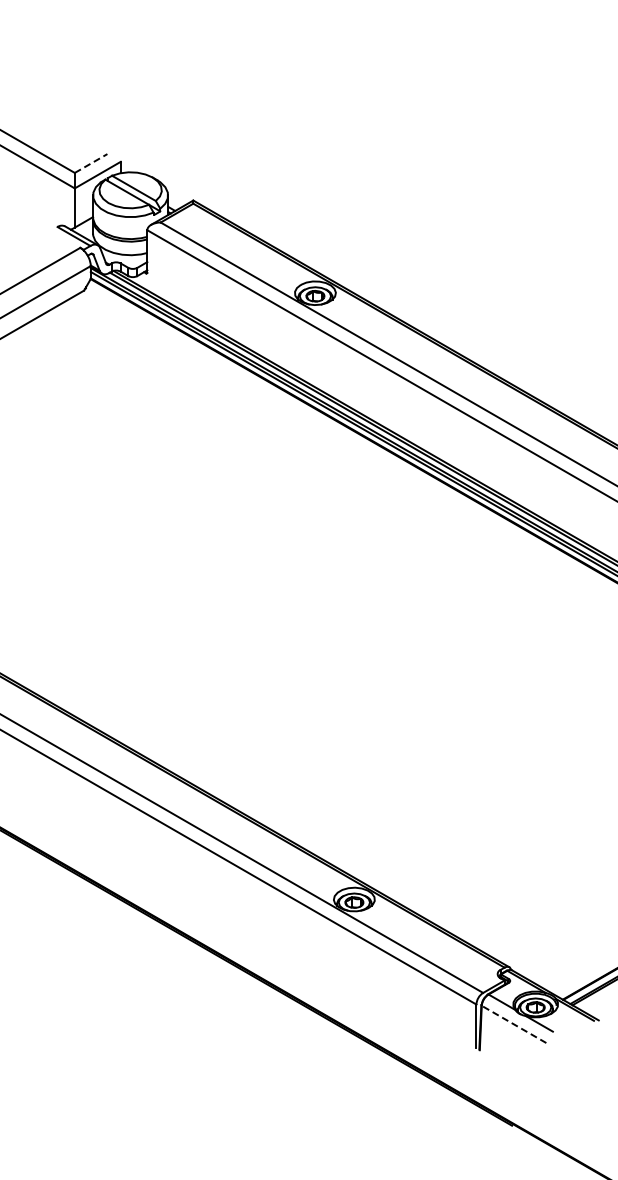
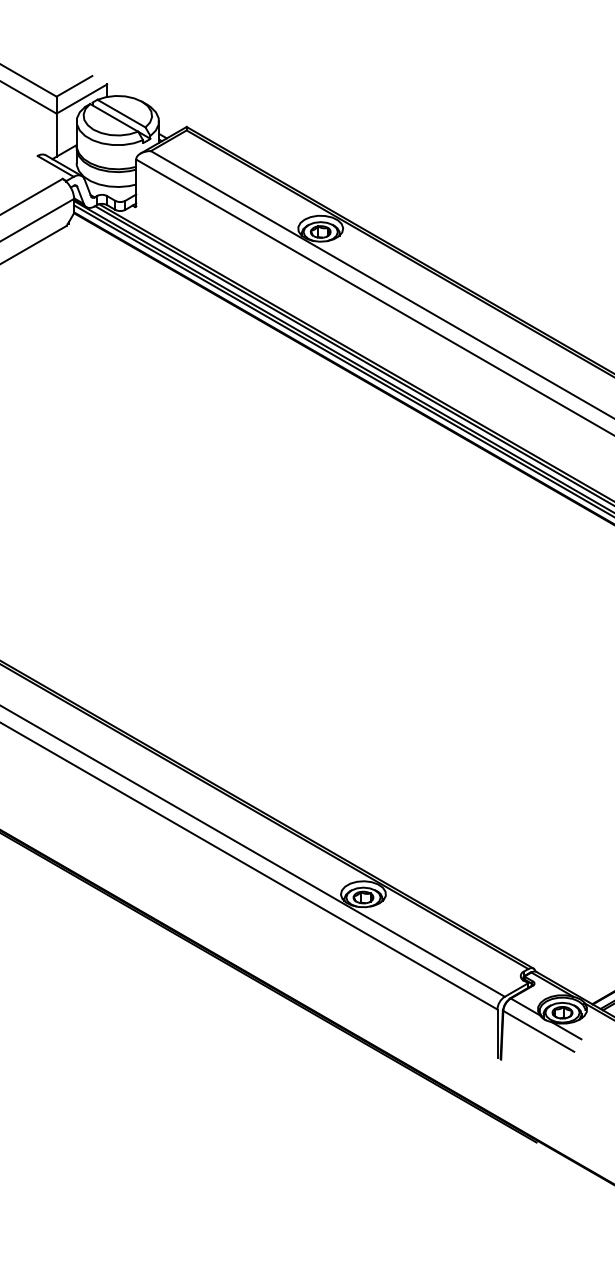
line: (91, 163) -> (74, 86), dashed -> solid
line: (513, 1024) -> (538, 1031), dashed -> solid

